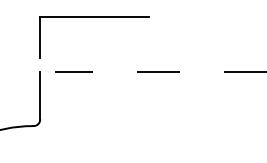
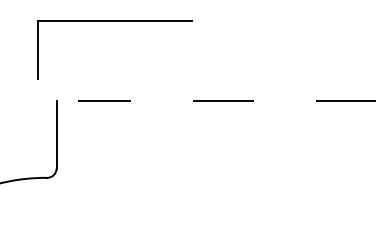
part: (94, 17) -> (114, 22), moved

